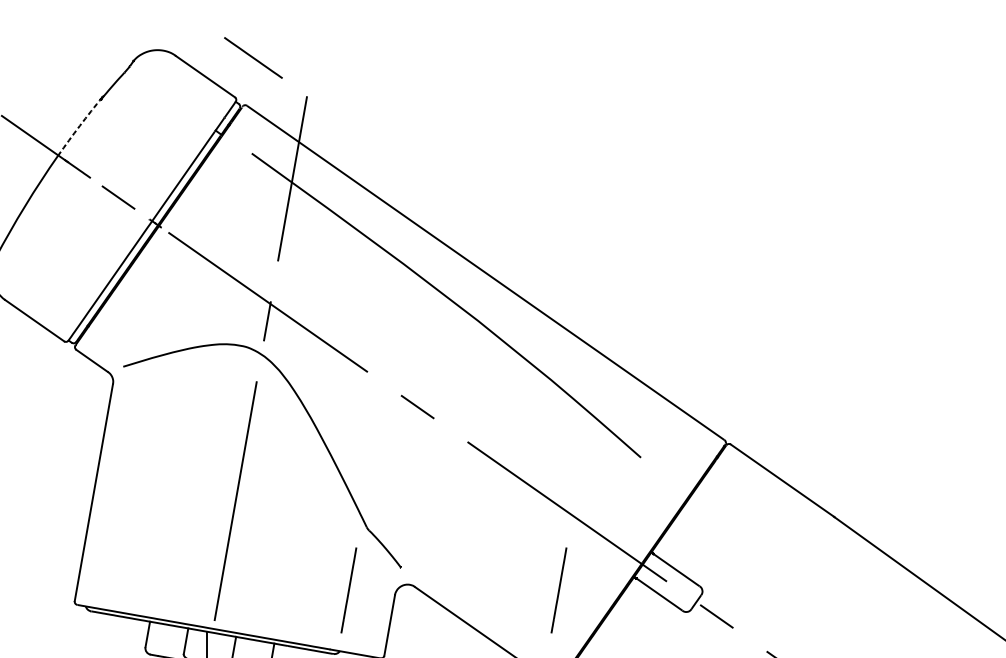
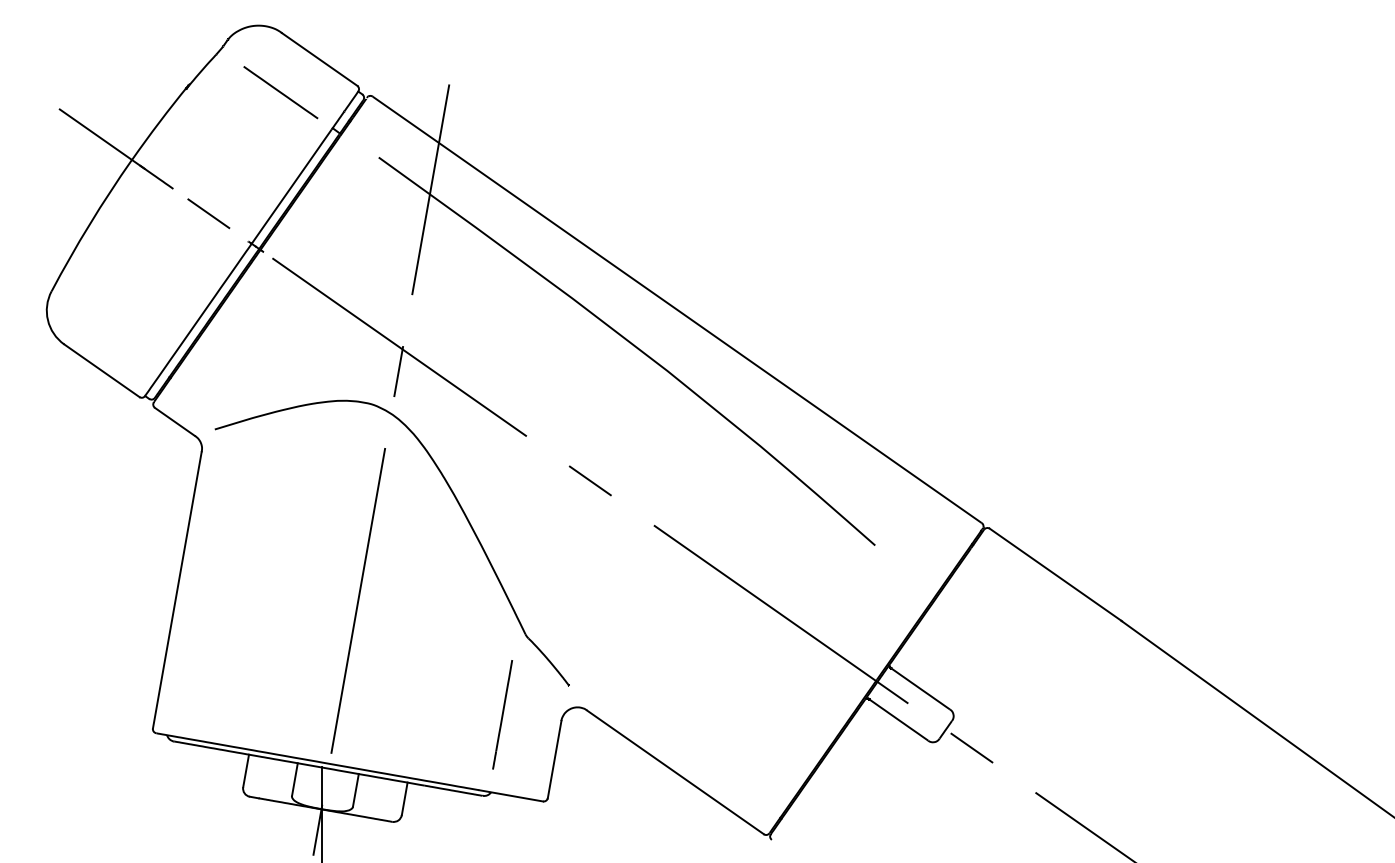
line: (253, 57) -> (280, 92), moved
arc: (79, 126) -> (159, 122), dashed -> solid
line: (558, 590) -> (770, 714), removed

